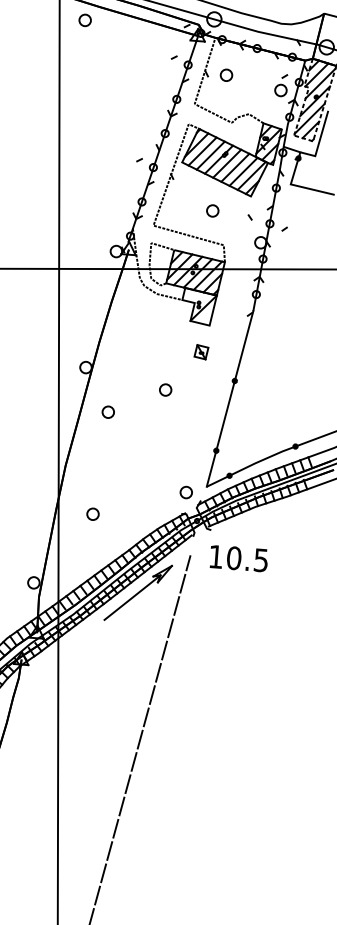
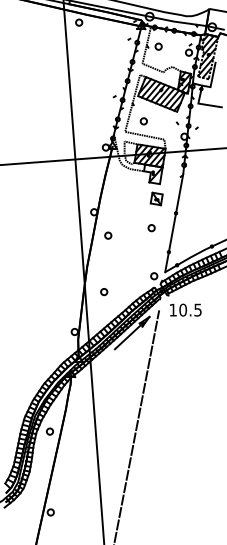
part: (212, 211) -> (143, 121), moved
part: (201, 351) -> (156, 198), size x1.67
part: (165, 390) -> (151, 228), moved

